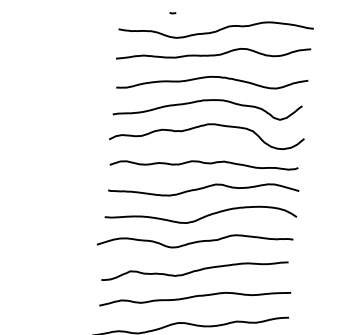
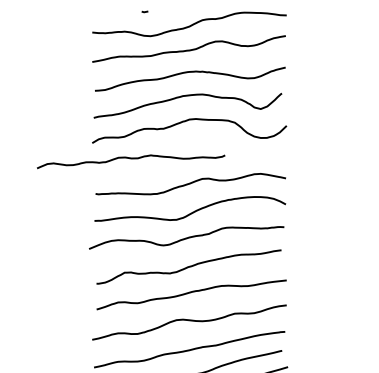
curve: (204, 164) -> (131, 159), moved

